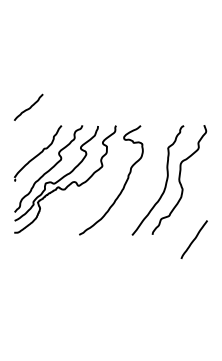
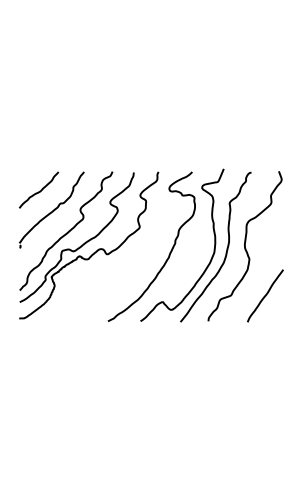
curve: (29, 107) -> (39, 190), moved
curve: (154, 187) -> (211, 256), added
line: (194, 239) -> (265, 295), moved

